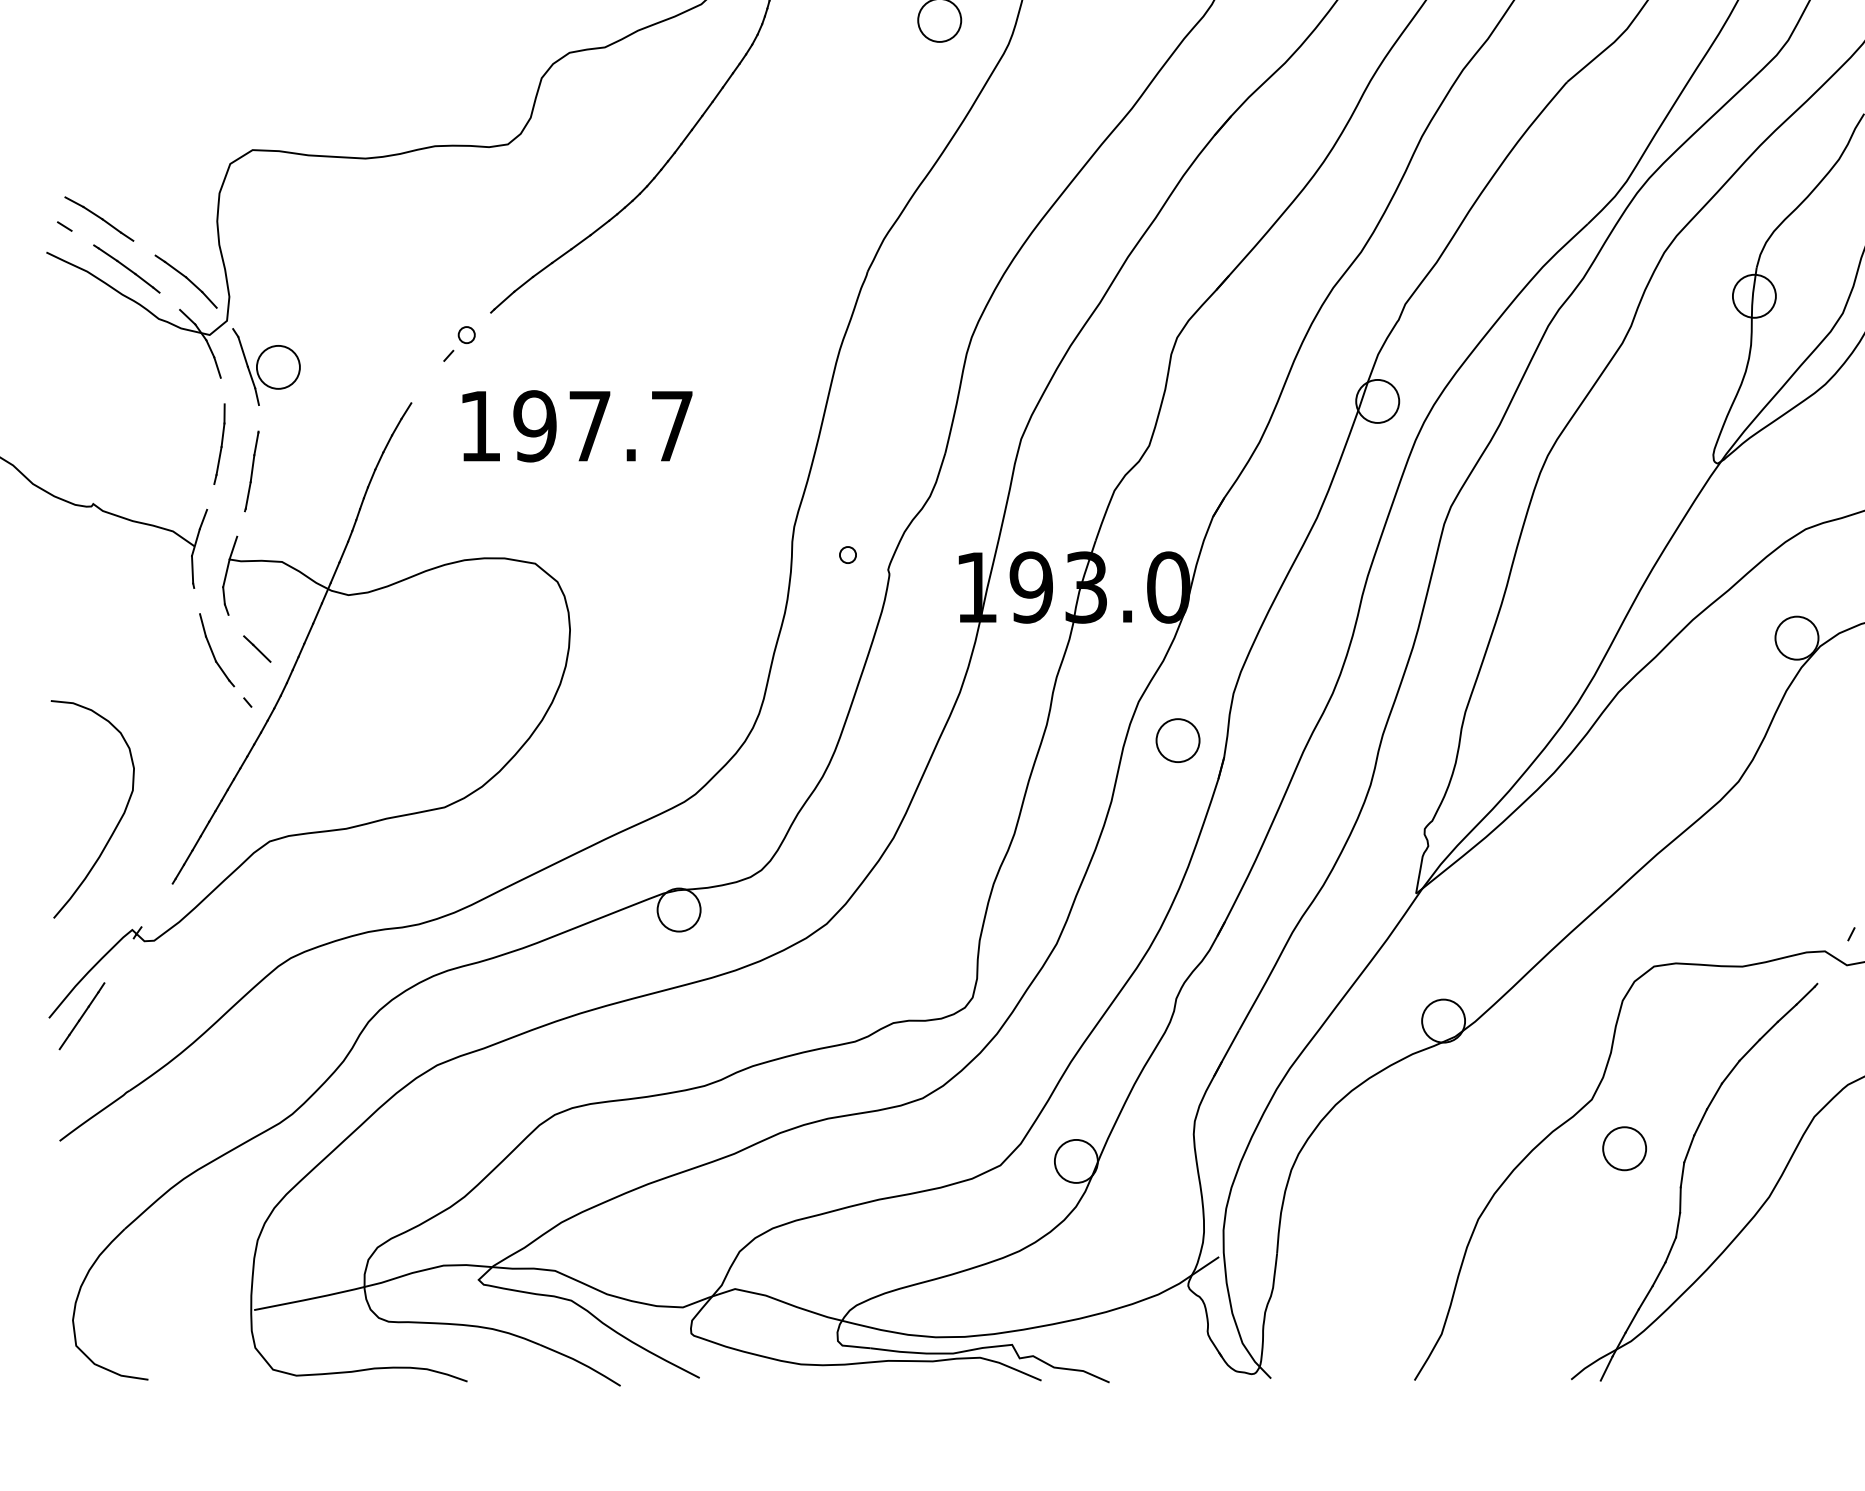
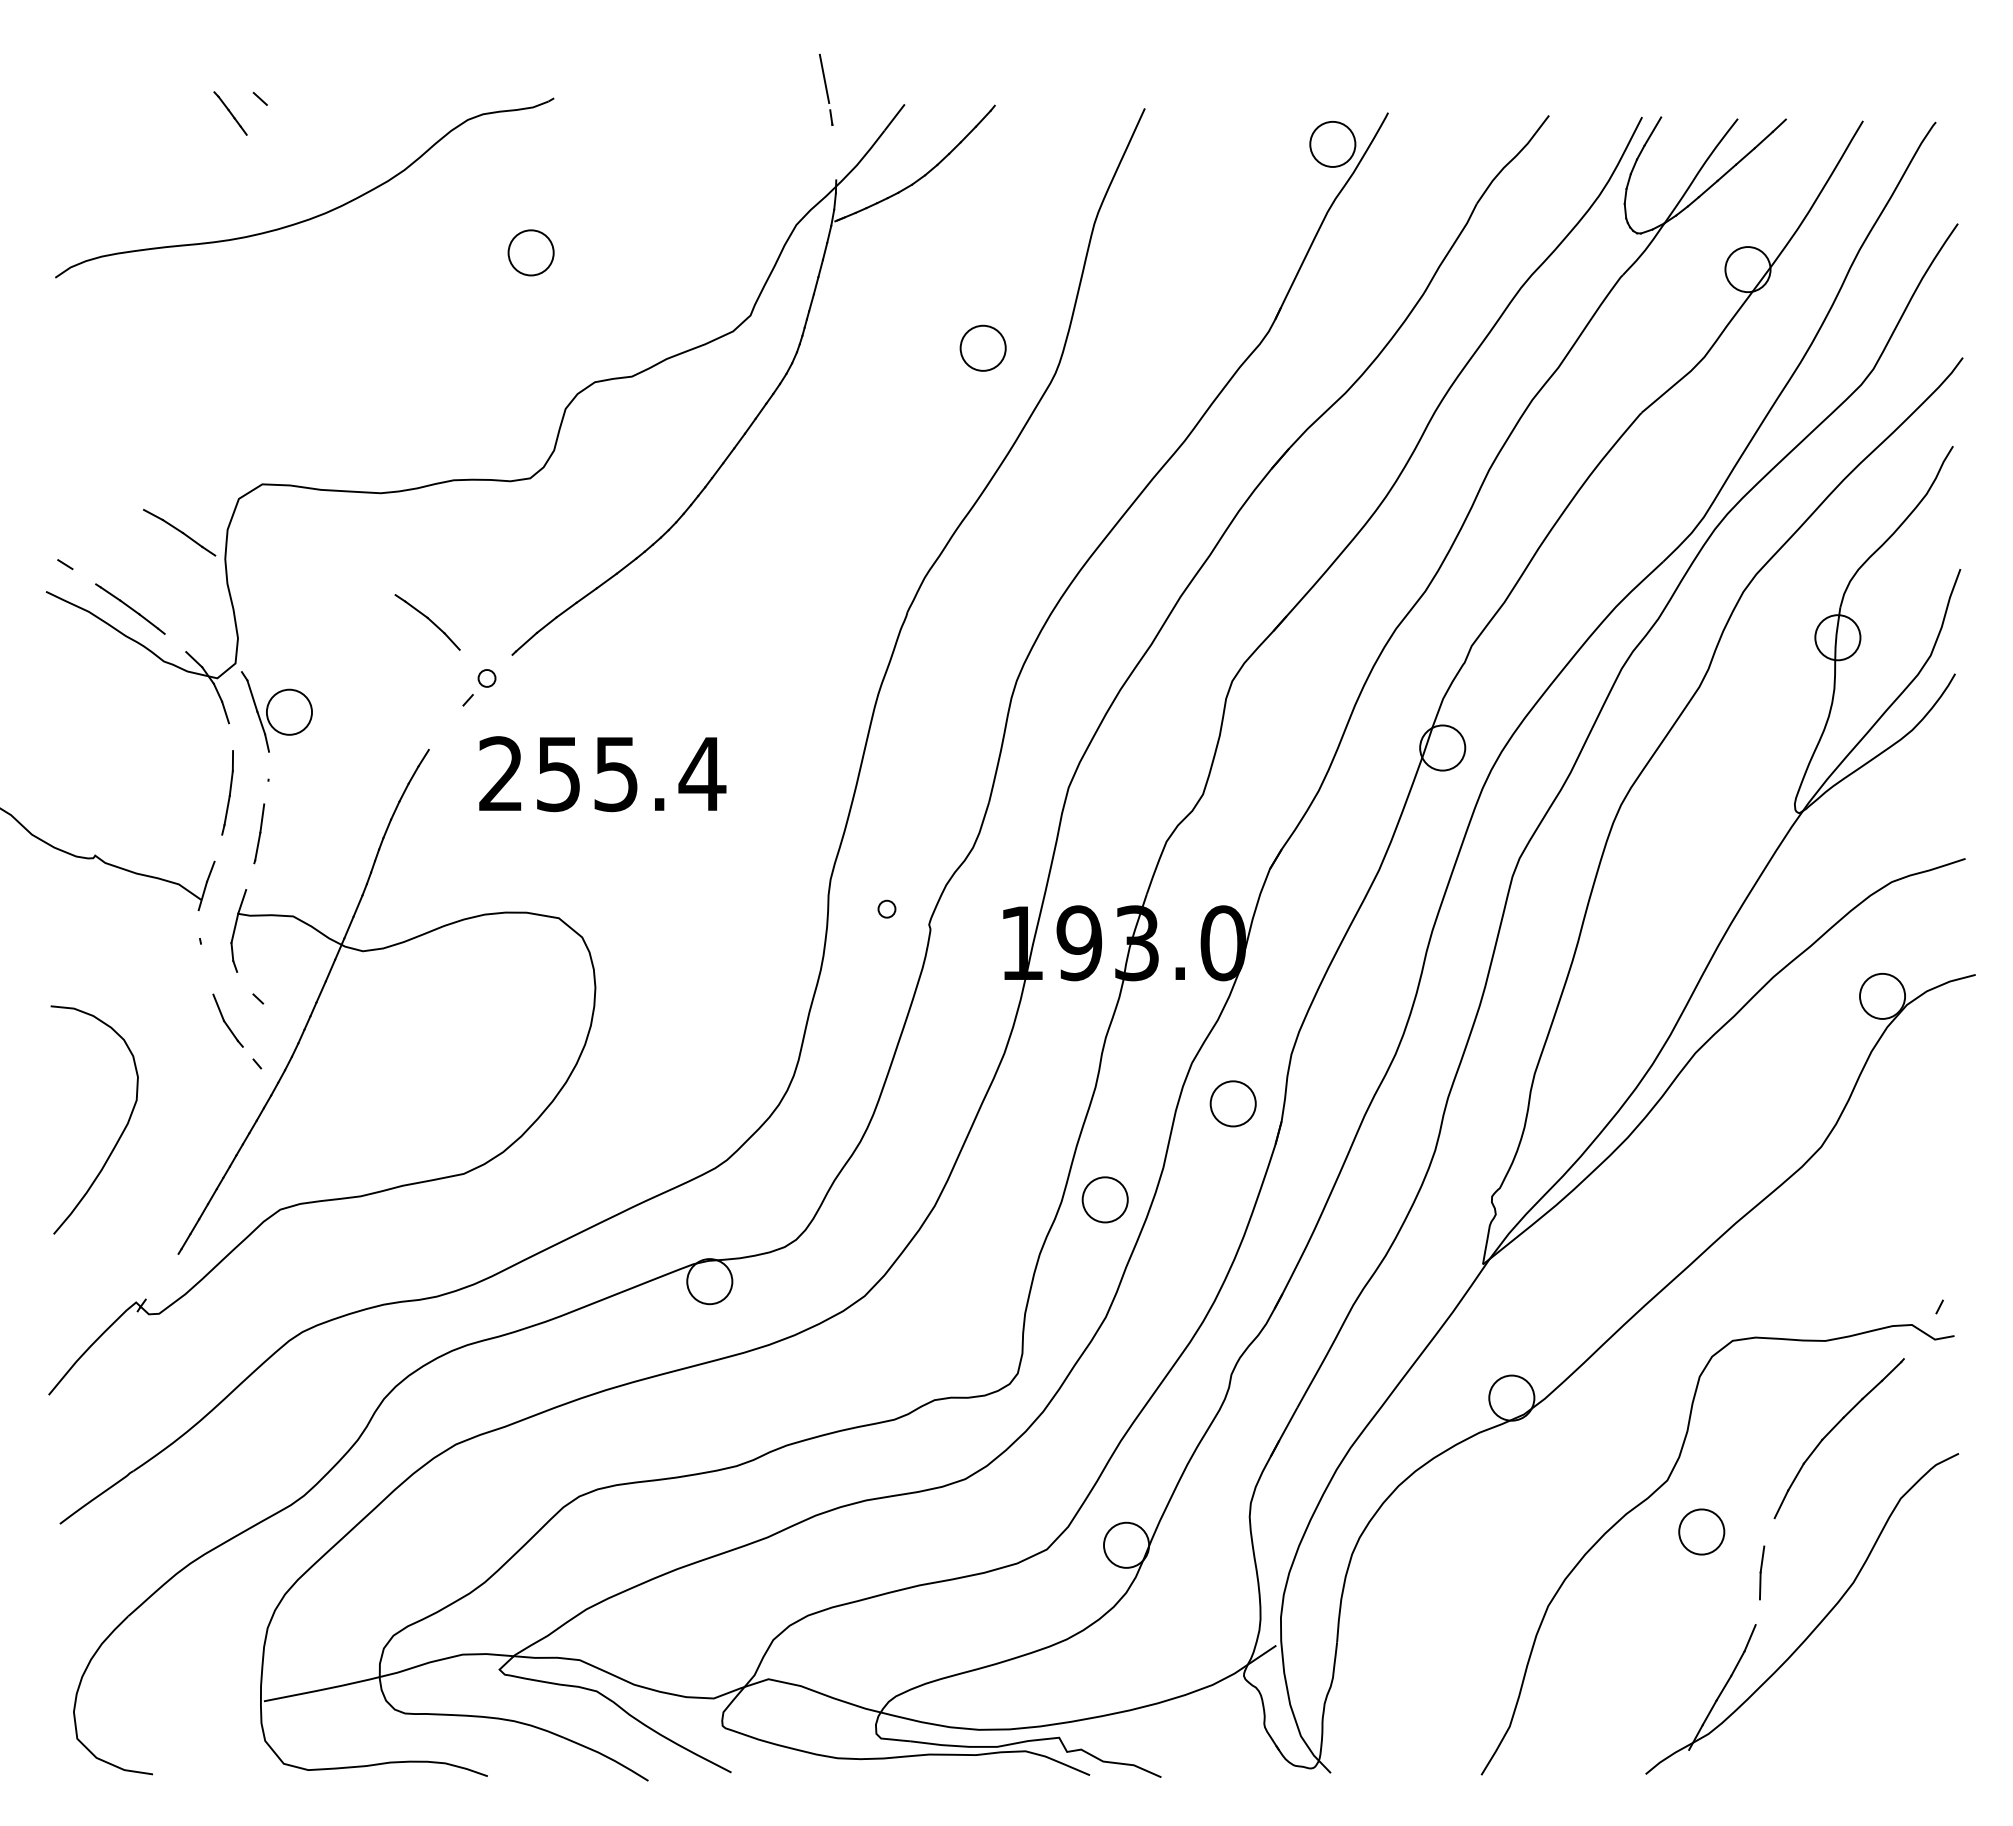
part: (99, 218) -> (179, 532), moved
part: (186, 281) -> (427, 622), moved
text: (576, 426) -> (602, 774), 197.7 -> 255.4
line: (256, 443) -> (266, 792), removed
line: (192, 569) -> (199, 924), removed
line: (203, 624) -> (210, 982), removed
line: (262, 653) -> (272, 1012), removed
curve: (118, 821) -> (121, 1132), moved
part: (1055, 831) -> (1104, 1199), added
line: (82, 1015) -> (83, 1392), removed
line: (1689, 1149) -> (1769, 1532), removed
line: (1677, 1225) -> (1757, 1612), removed
line: (1606, 1368) -> (1682, 1762), removed

